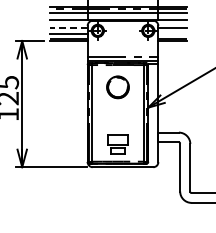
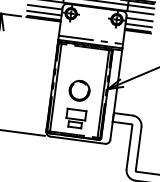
line: (68, 27) -> (44, 7), dashed -> solid
line: (172, 34) -> (138, 25), added
part: (117, 87) -> (79, 90), moved

